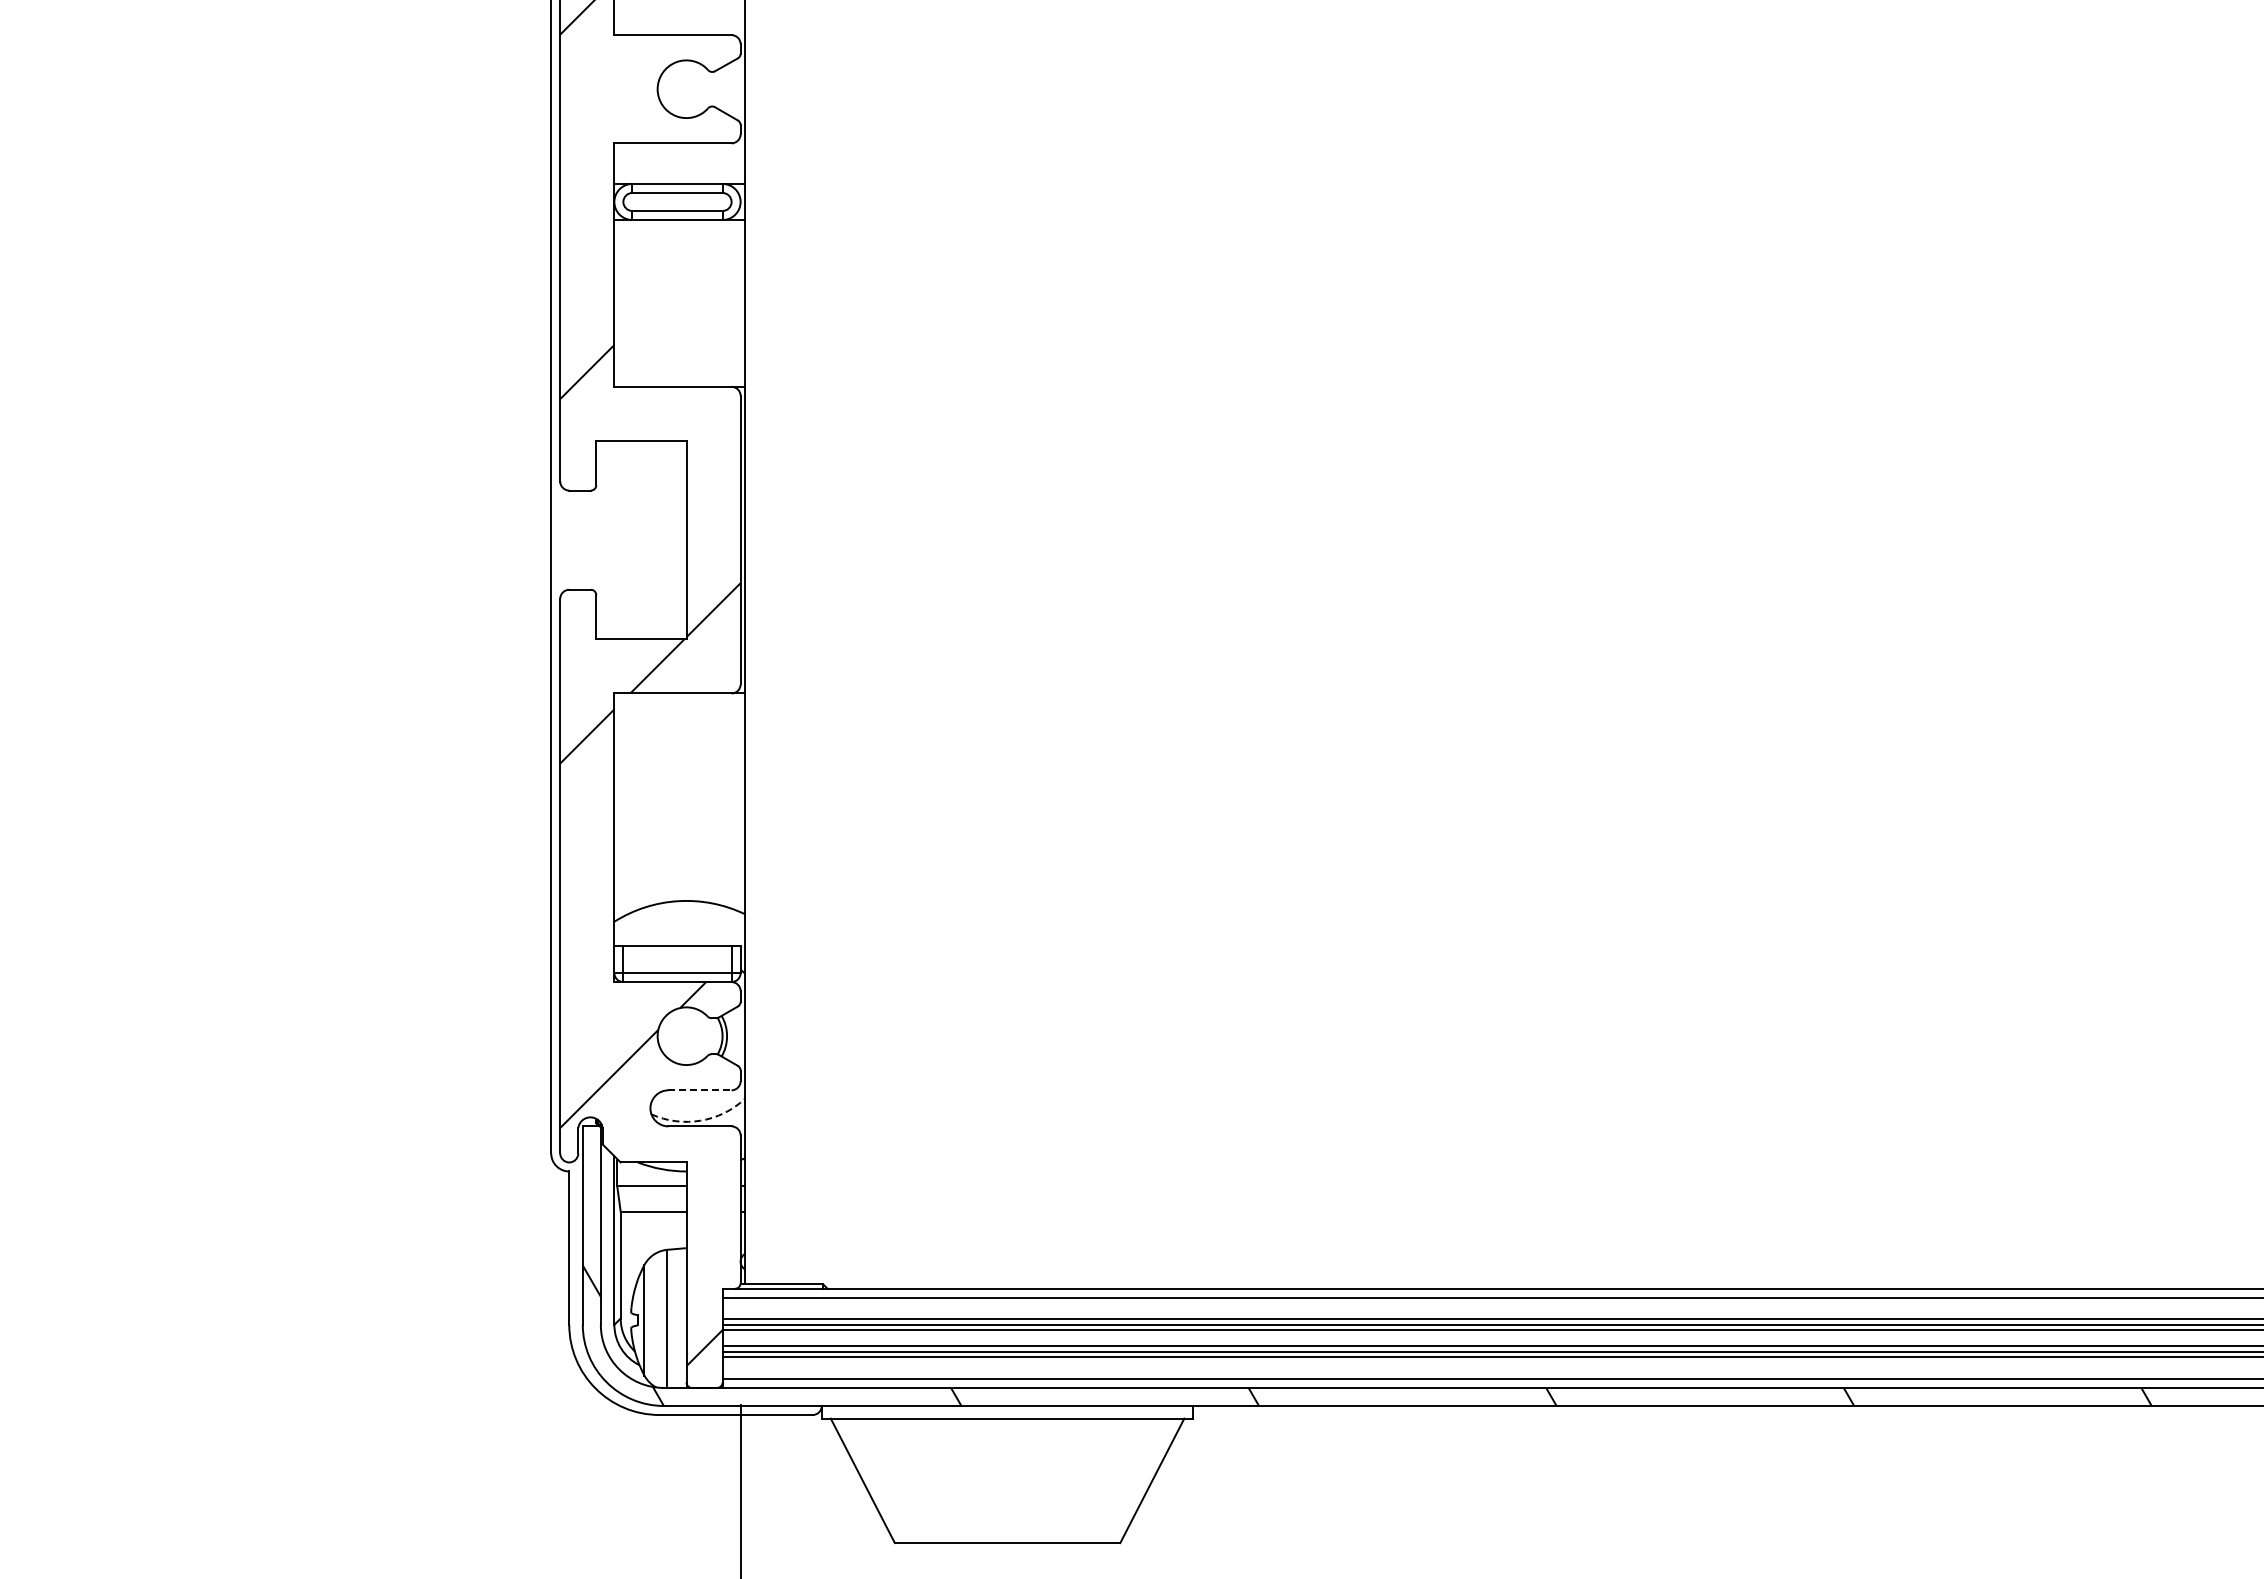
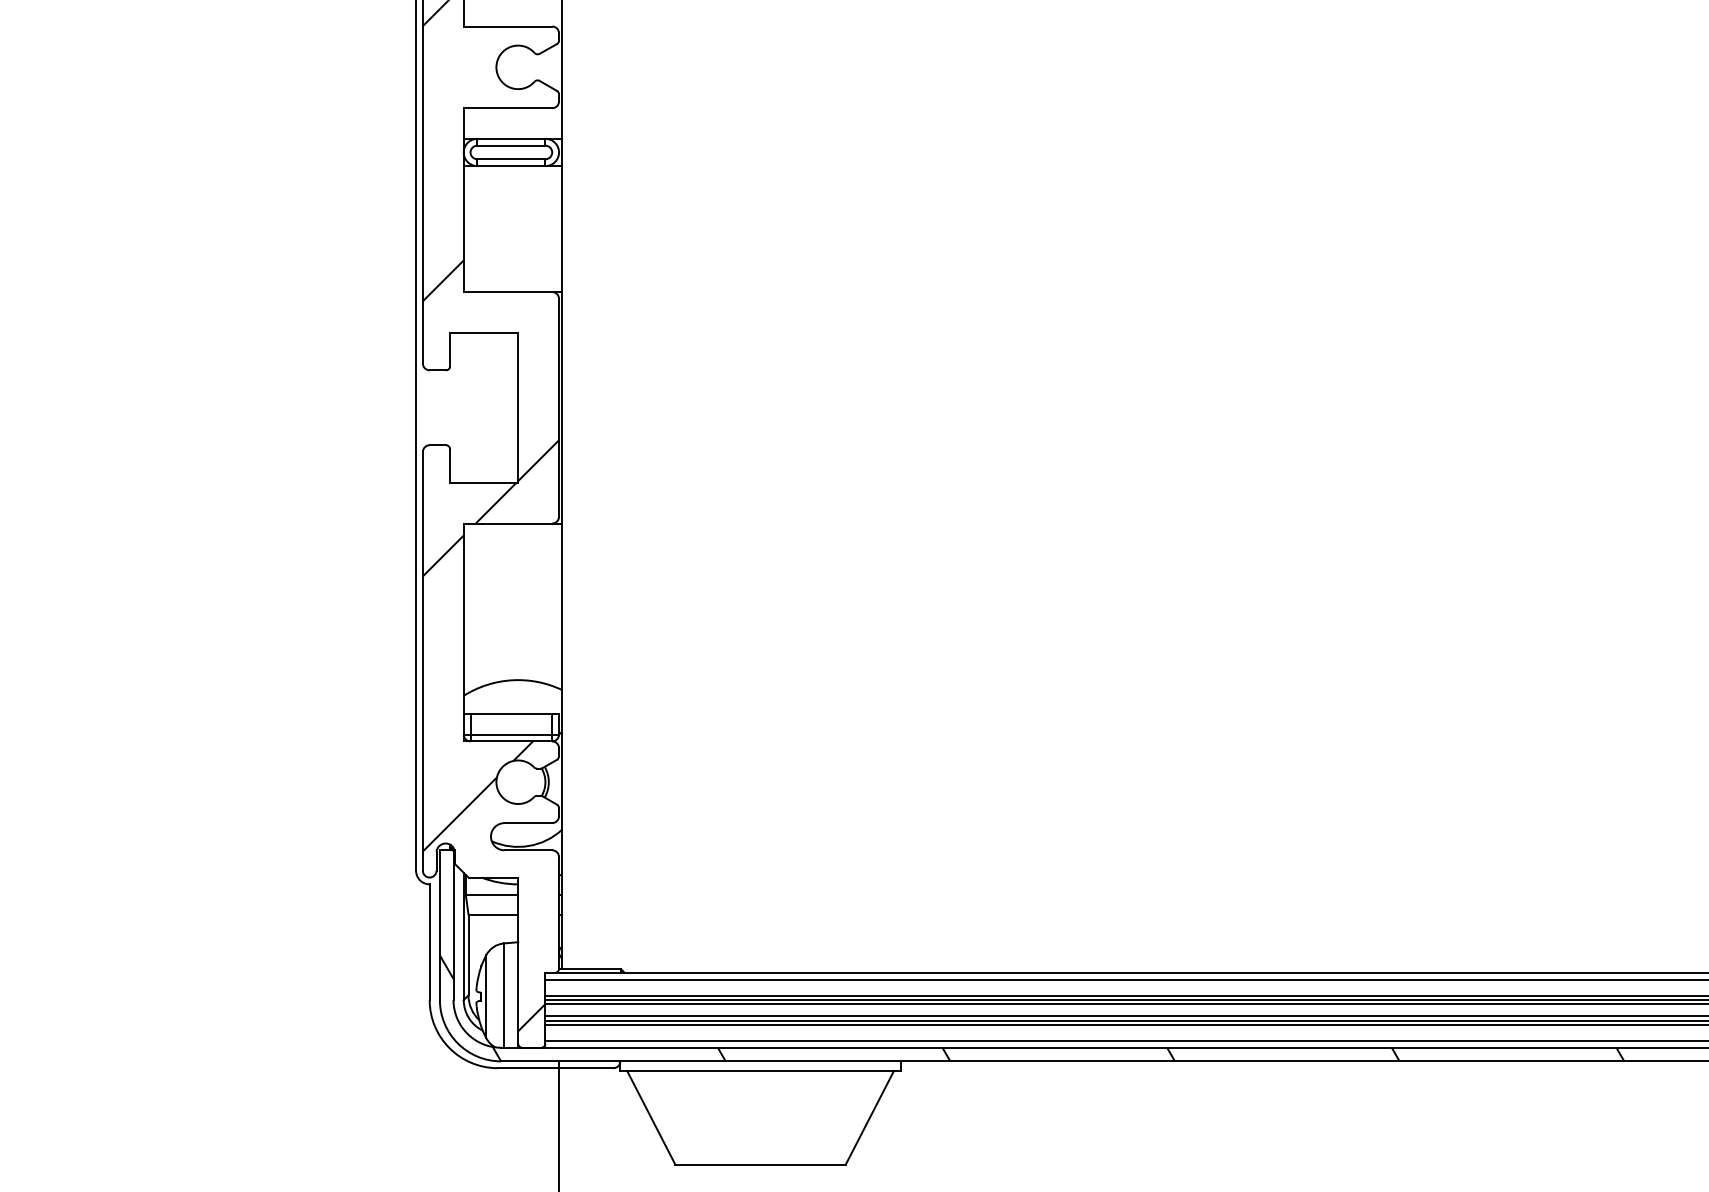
line: (700, 1090) -> (528, 823), dashed -> solid
arc: (700, 1120) -> (528, 845), dashed -> solid

